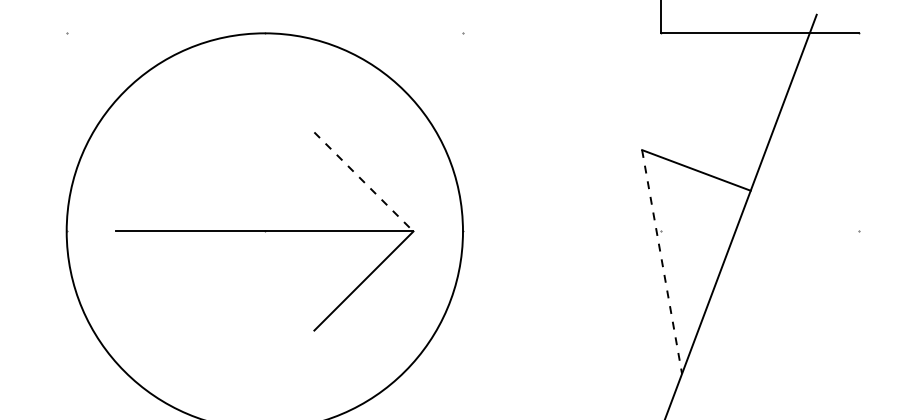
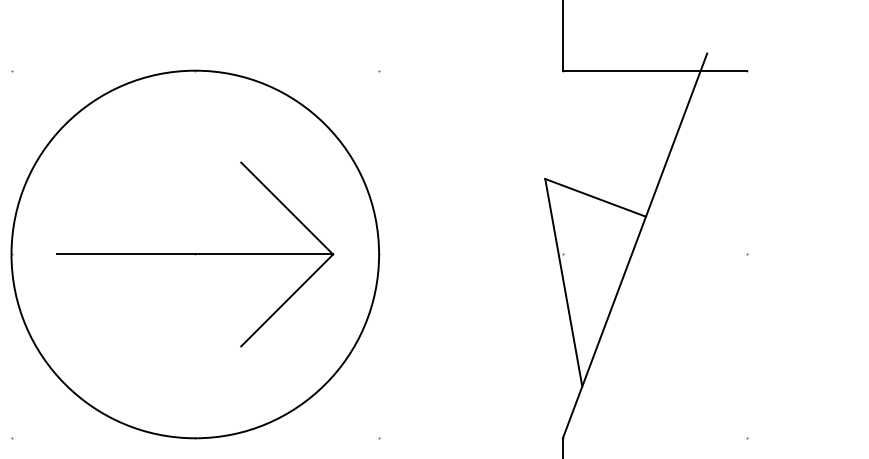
line: (364, 181) -> (287, 208), dashed -> solid
line: (661, 262) -> (563, 283), dashed -> solid

